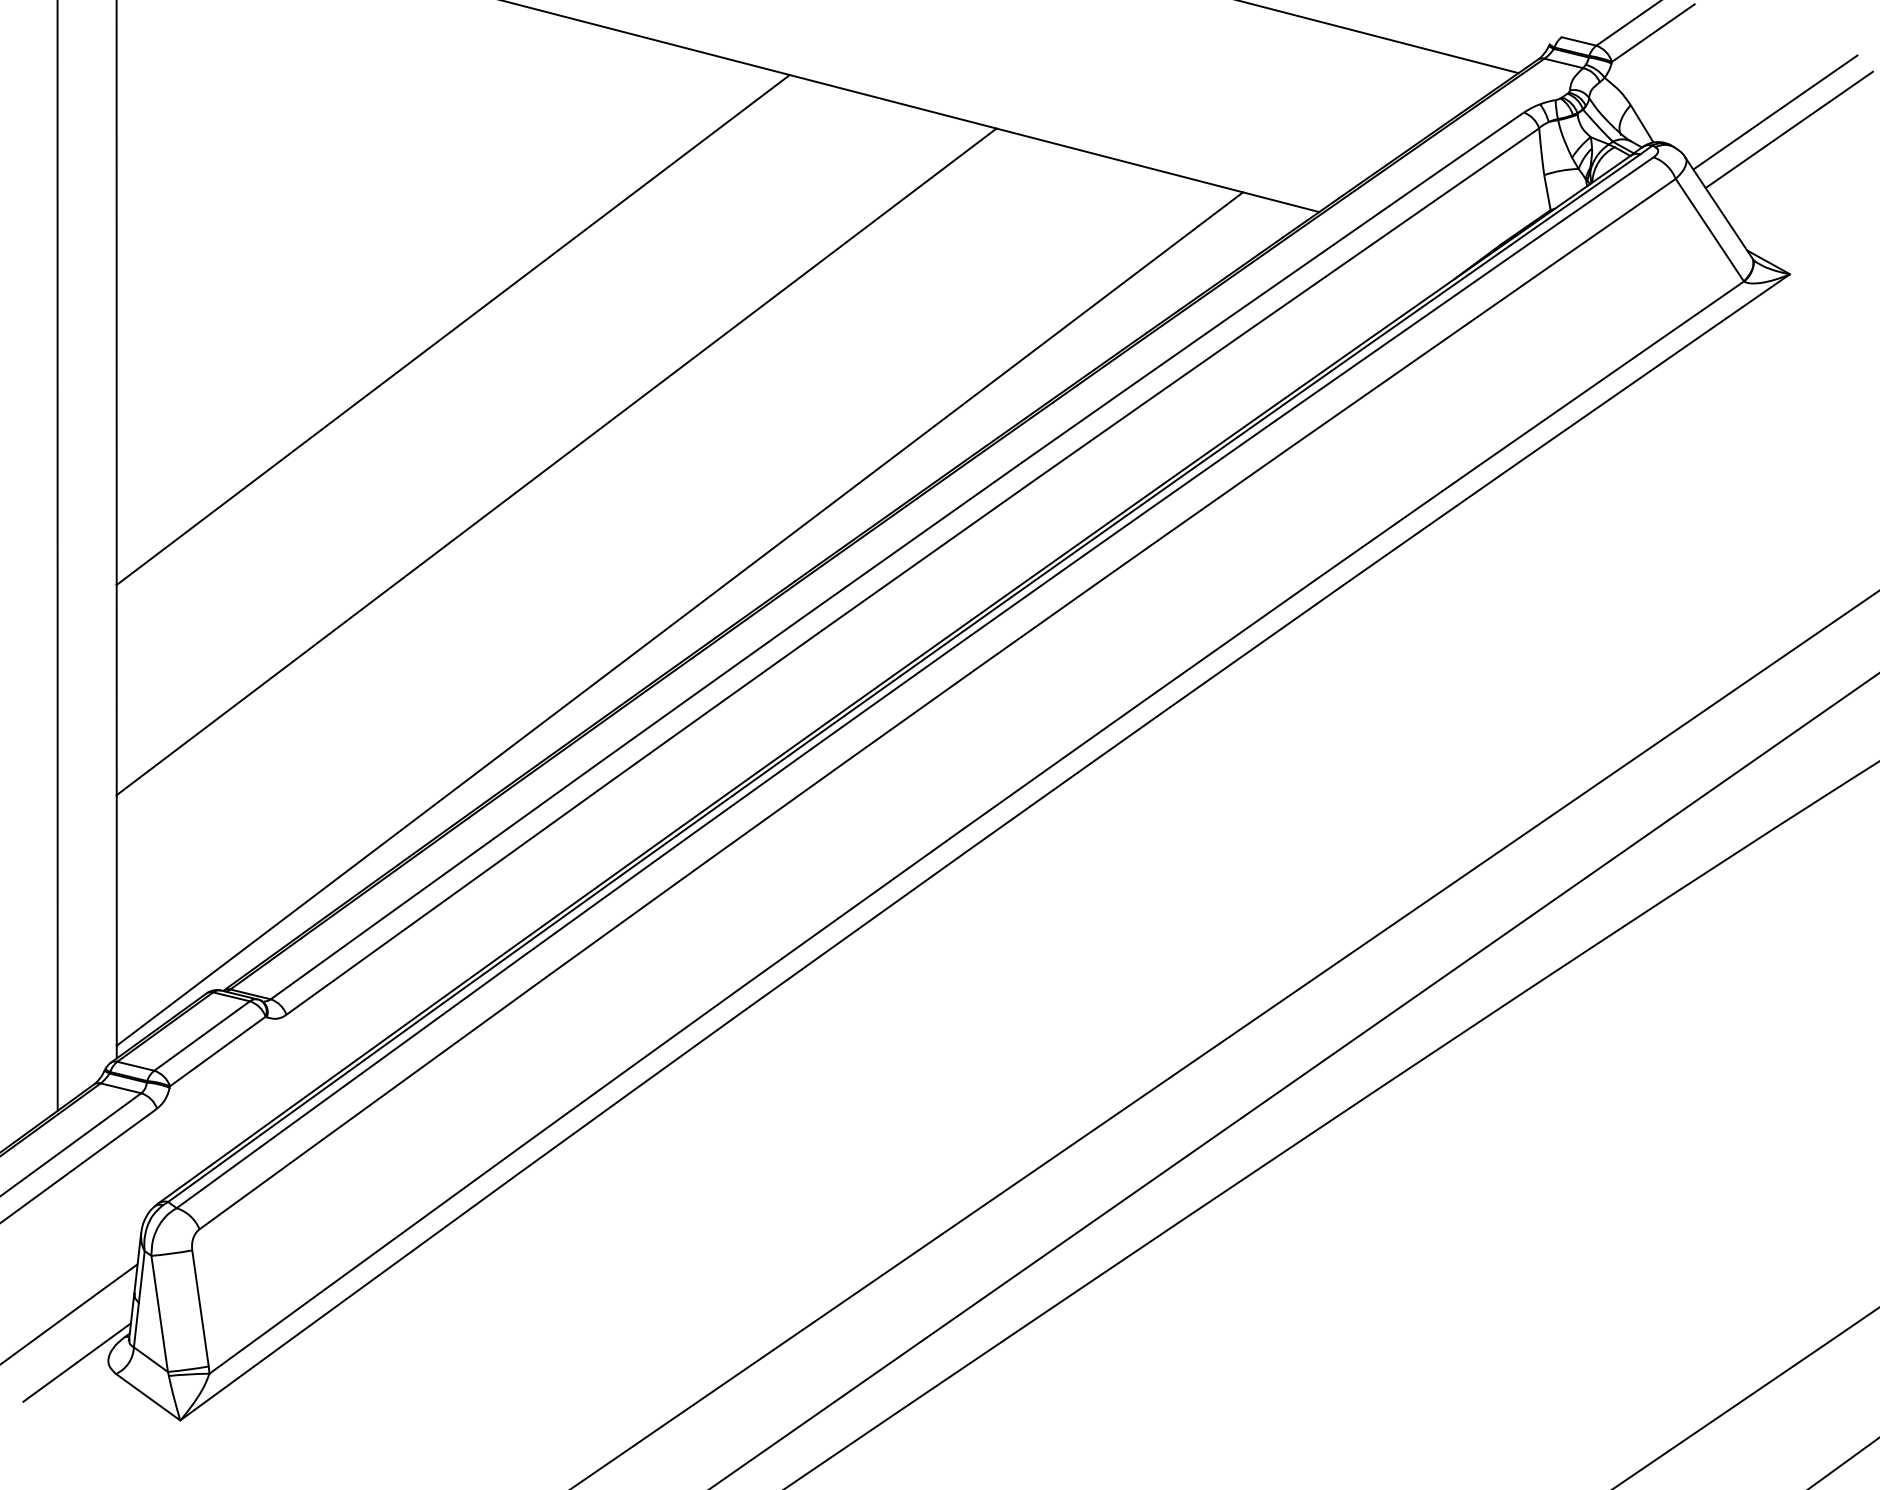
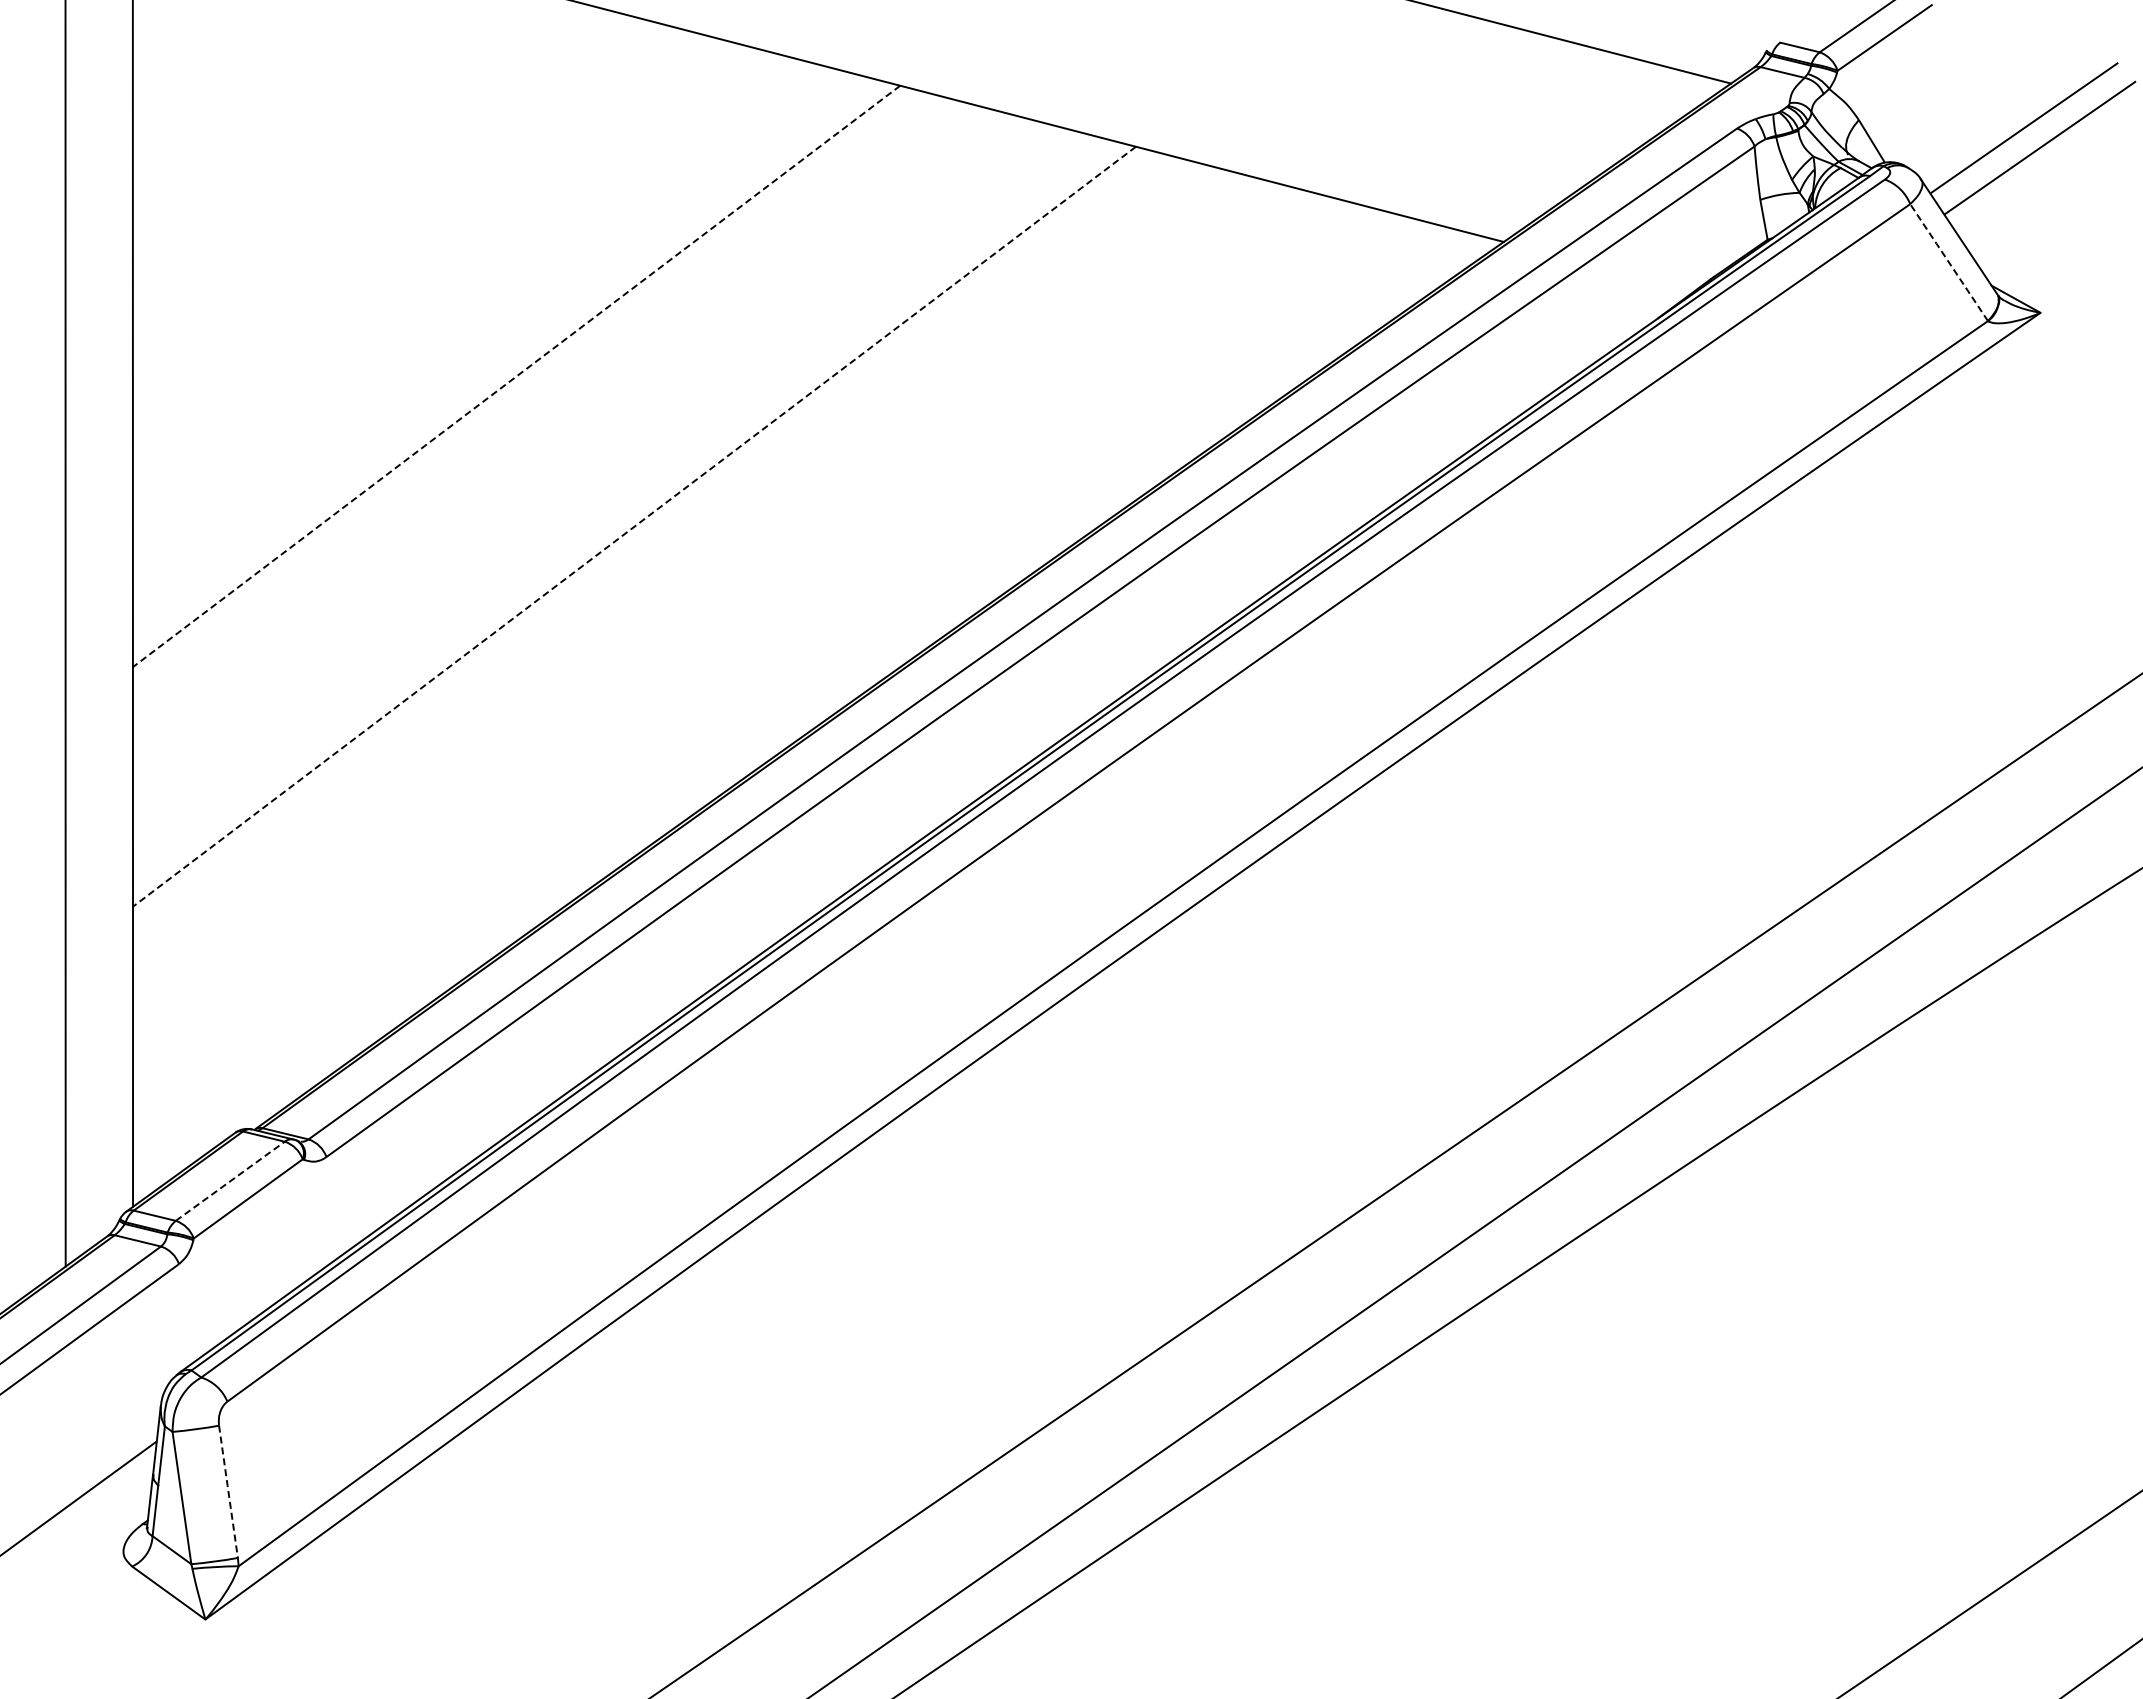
line: (1709, 229) -> (1948, 261), solid -> dashed
line: (453, 330) -> (516, 376), solid -> dashed
line: (556, 462) -> (634, 527), solid -> dashed
line: (680, 618) -> (775, 705), removed
line: (202, 1035) -> (230, 1180), solid -> dashed
line: (200, 1308) -> (228, 1491), solid -> dashed
line: (76, 1362) -> (87, 1553), removed

